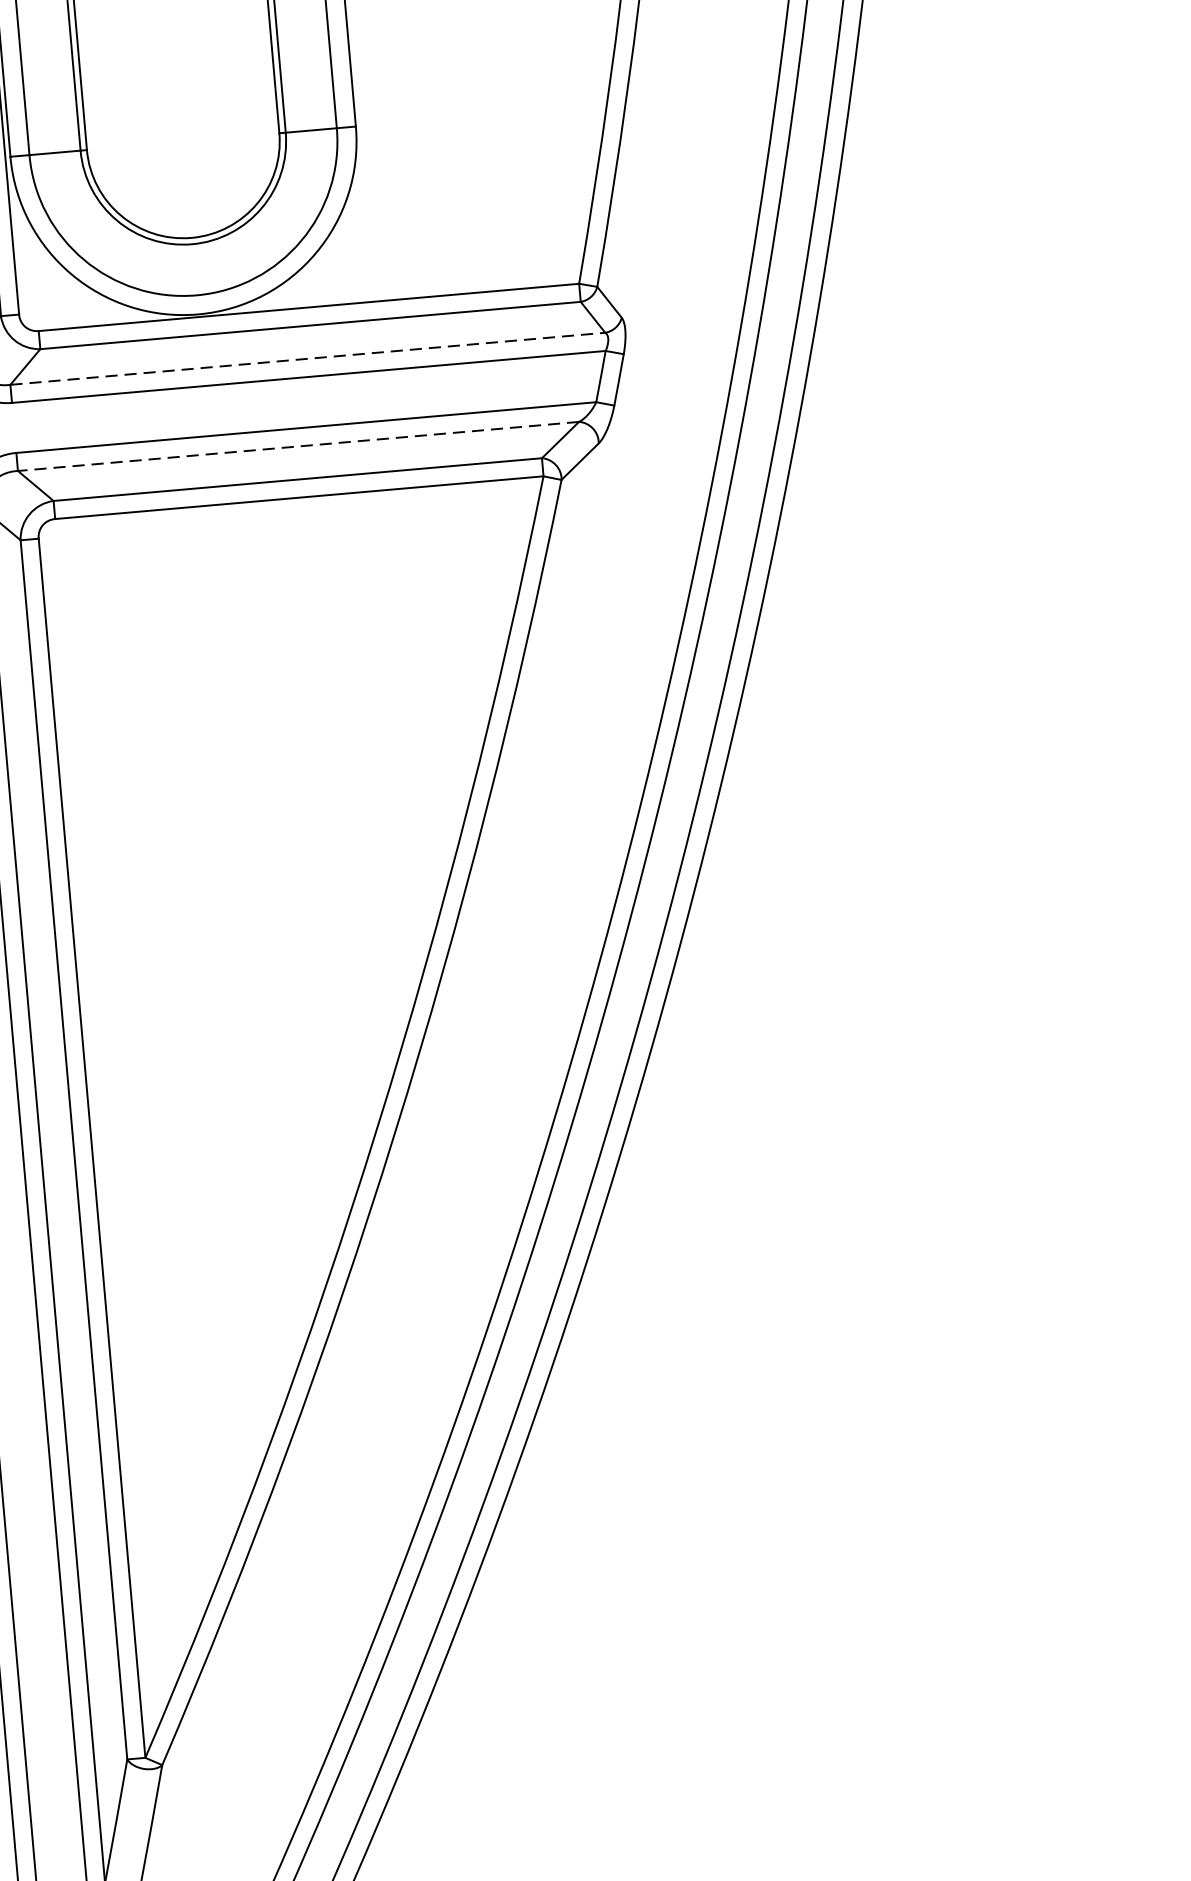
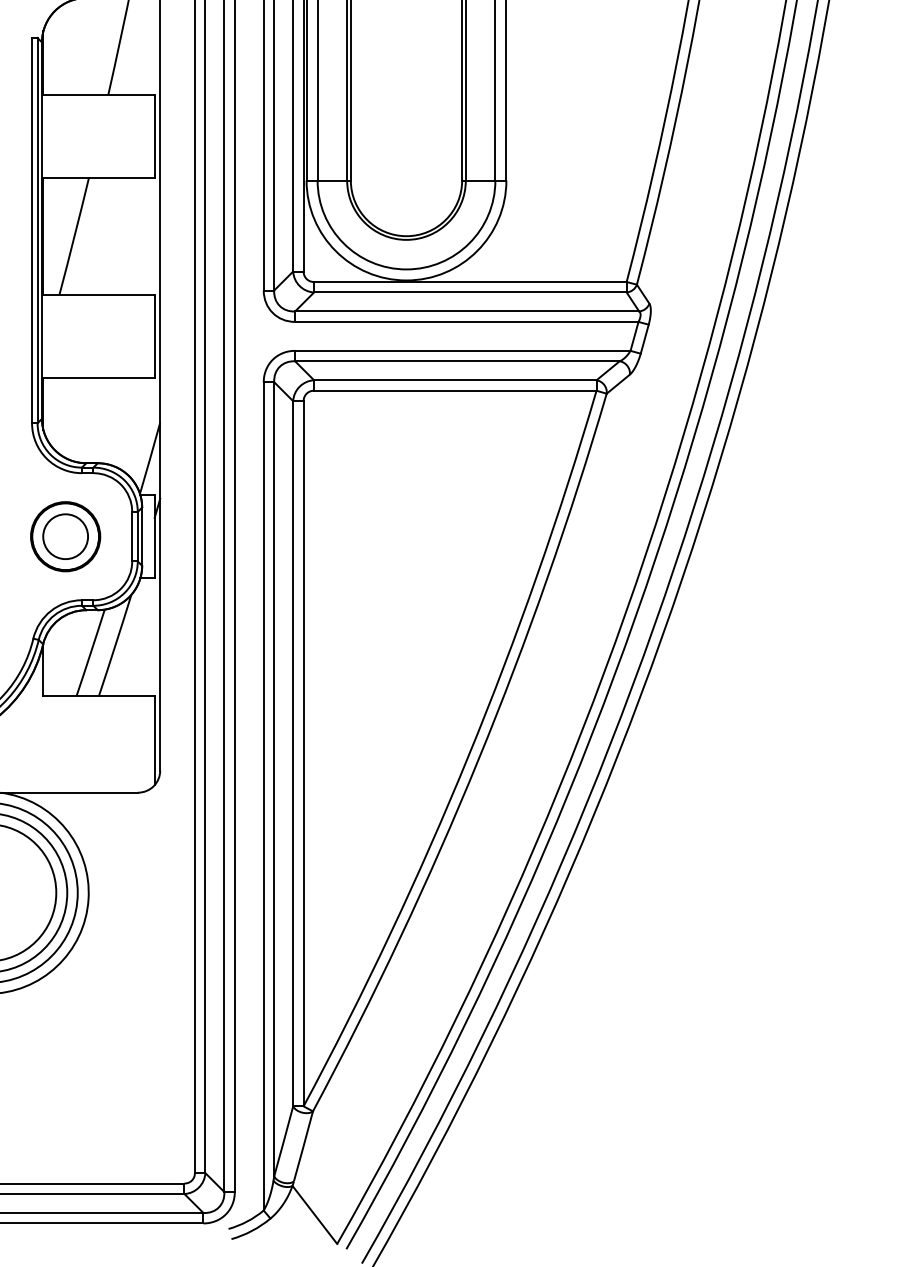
line: (308, 358) -> (467, 311), dashed -> solid
line: (296, 446) -> (456, 361), dashed -> solid

